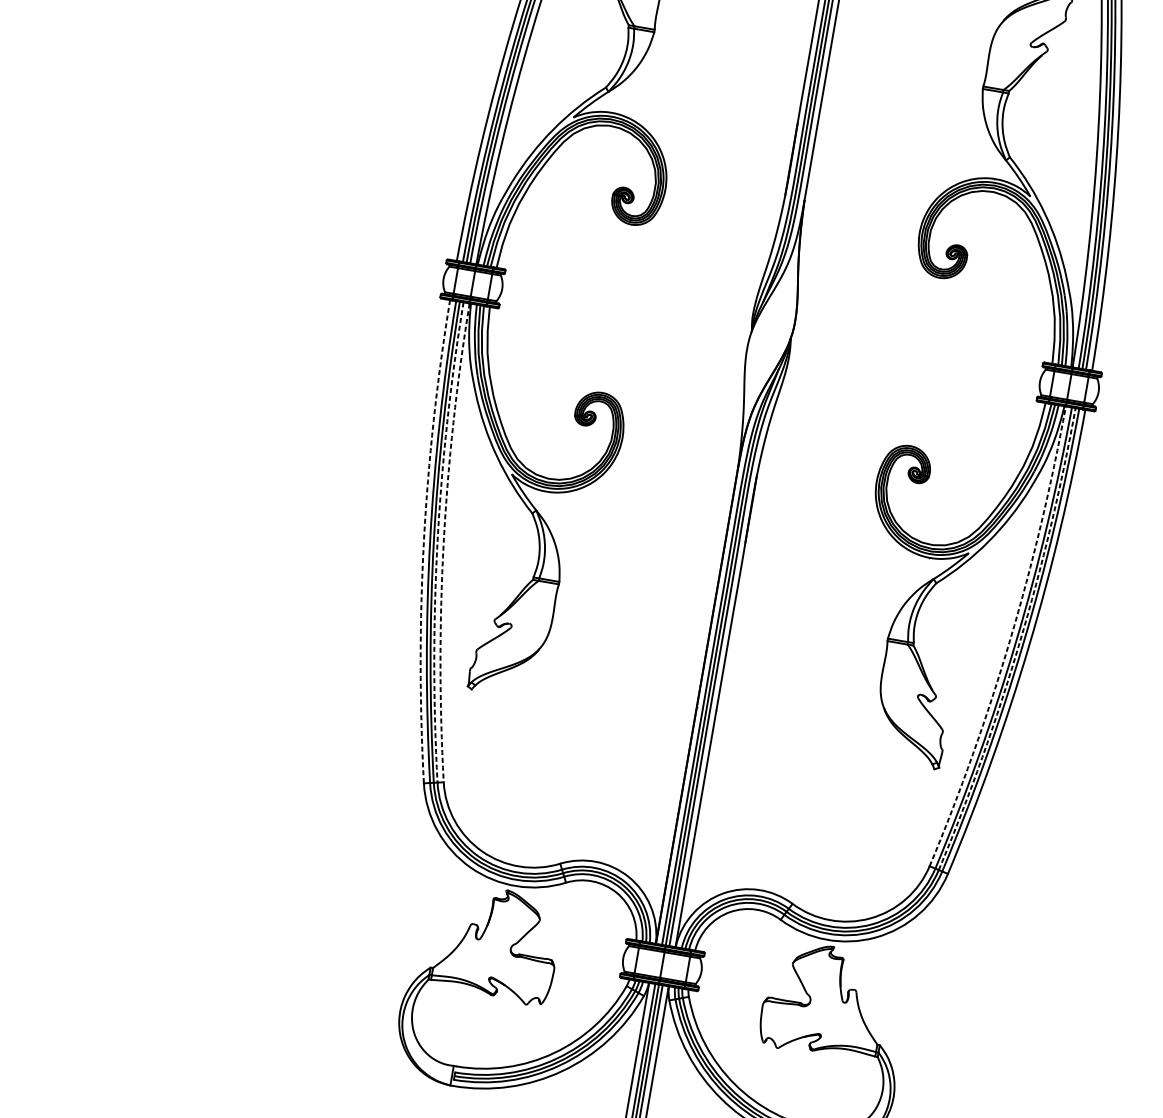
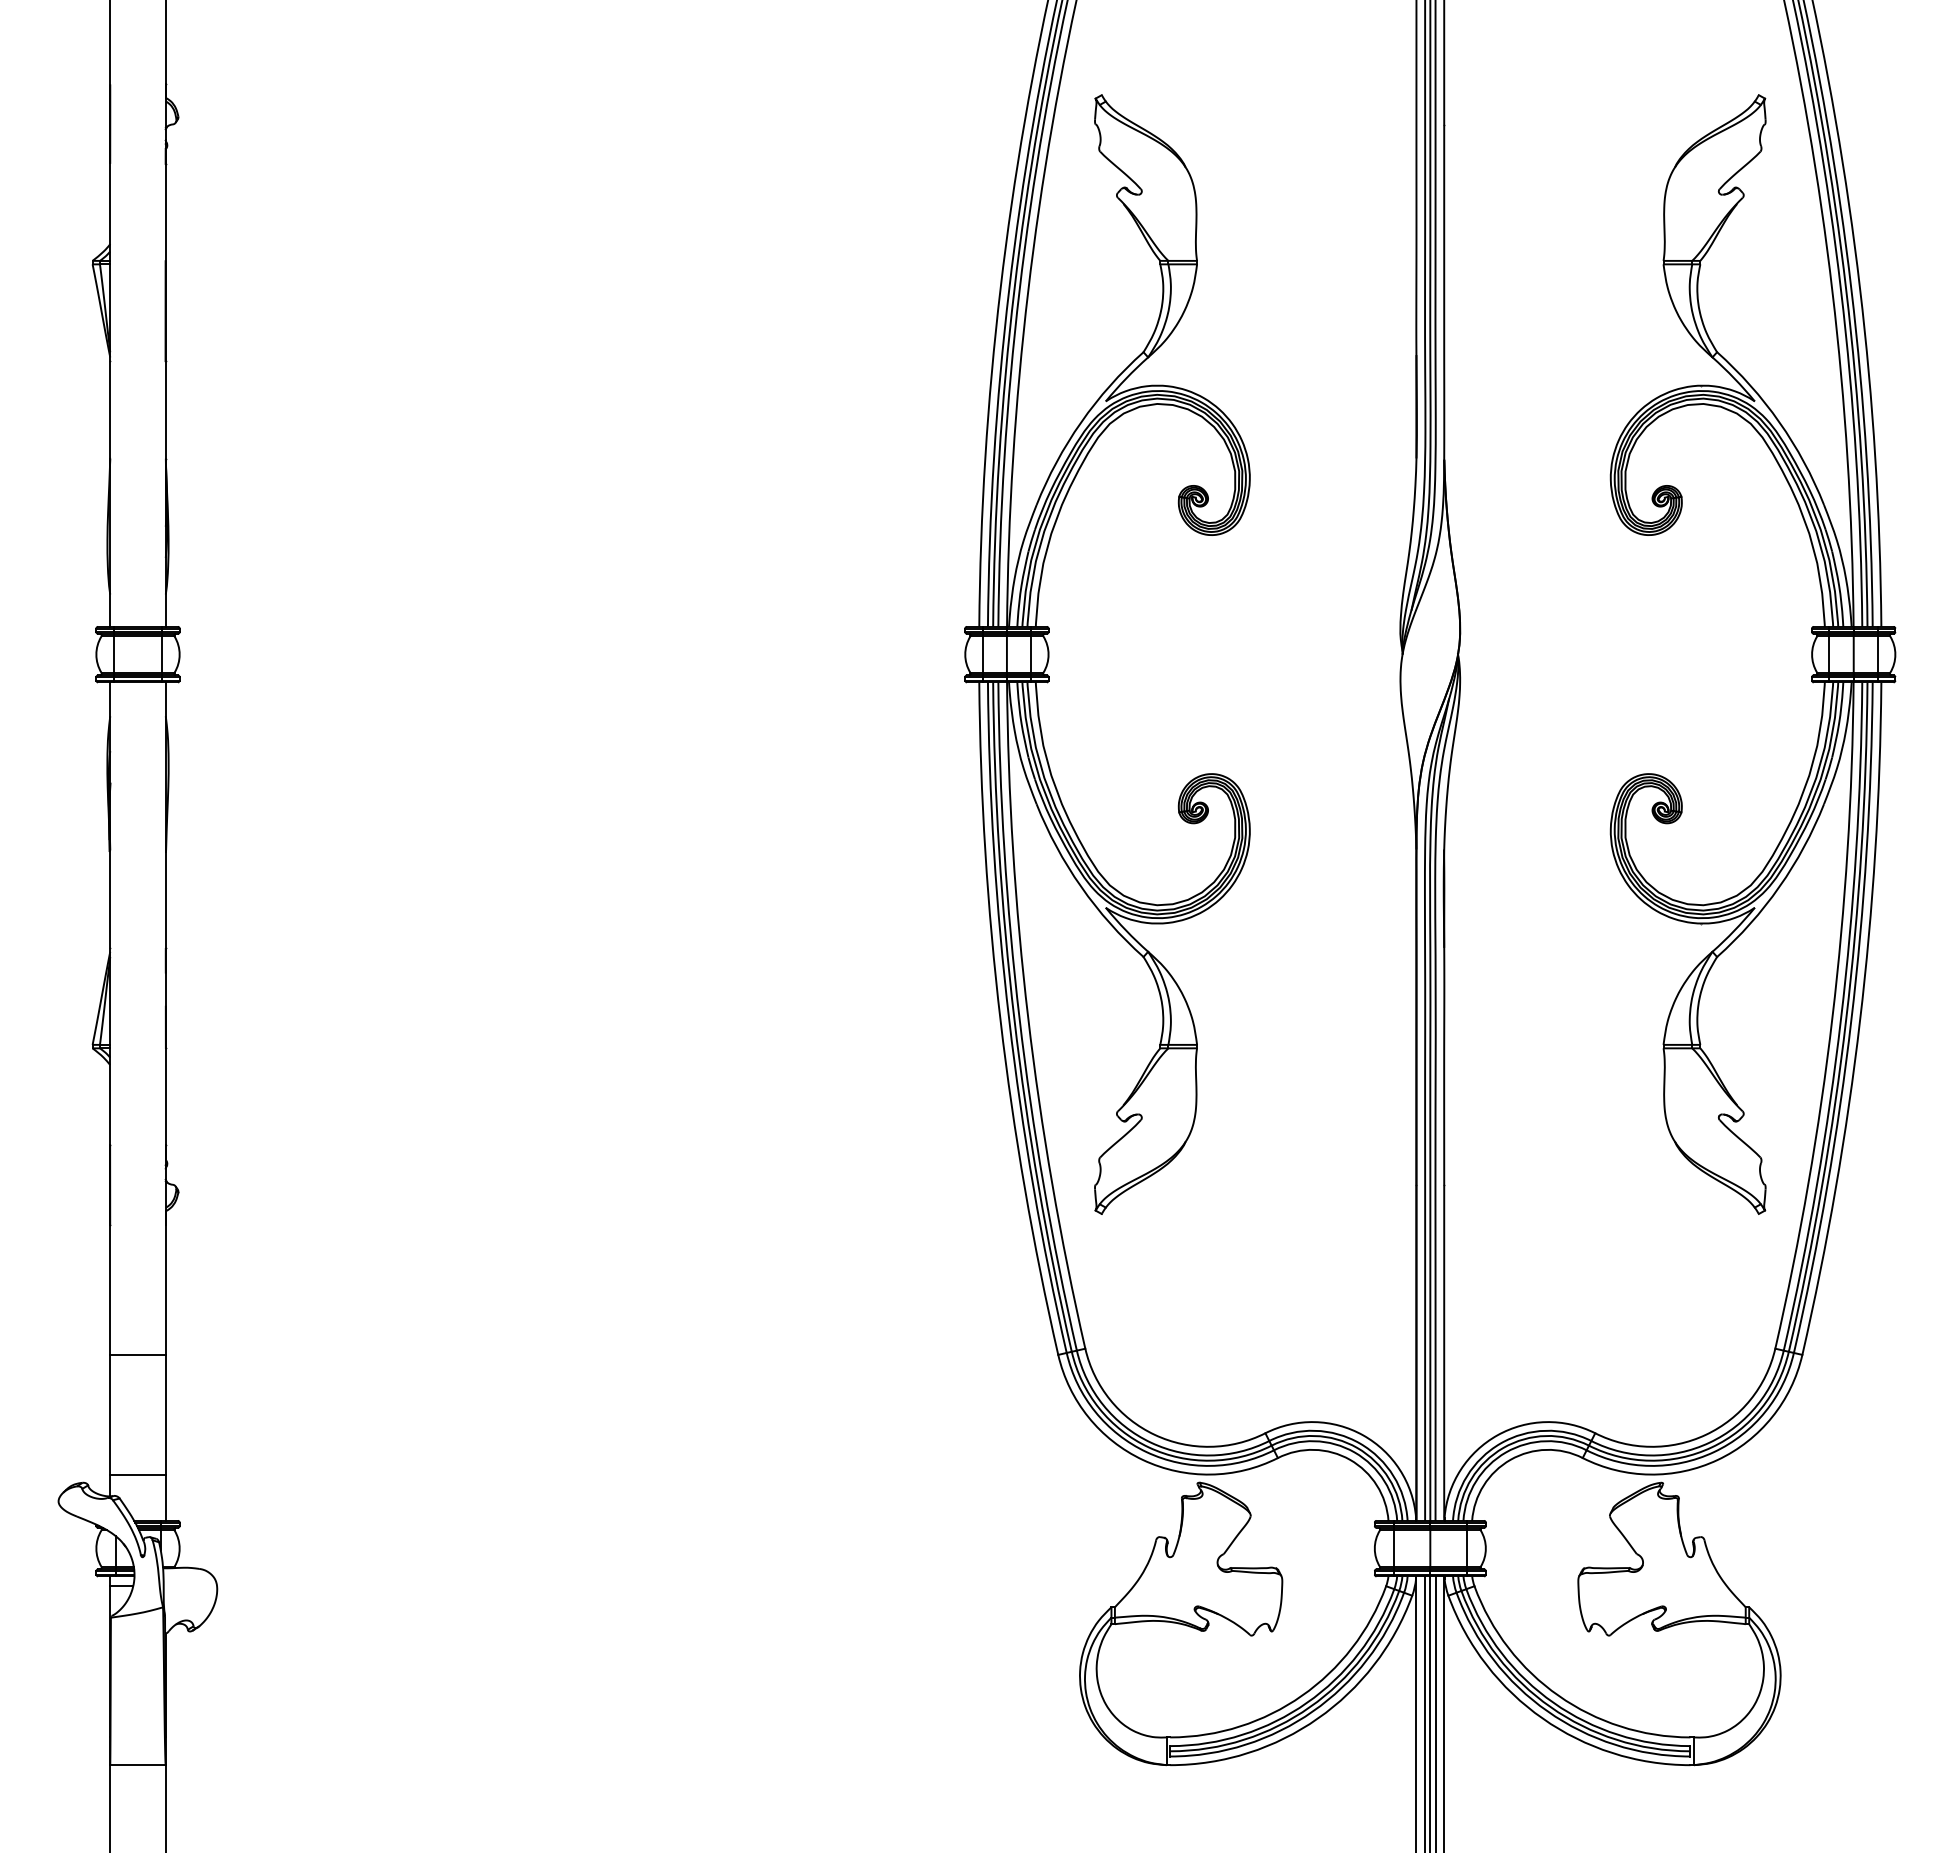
arc: (423, 540) -> (1000, 1020), dashed -> solid
arc: (437, 541) -> (1019, 1018), dashed -> solid
arc: (443, 542) -> (1028, 1017), dashed -> solid
arc: (1010, 639) -> (1832, 1017), dashed -> solid
arc: (1019, 643) -> (1846, 1019), dashed -> solid

